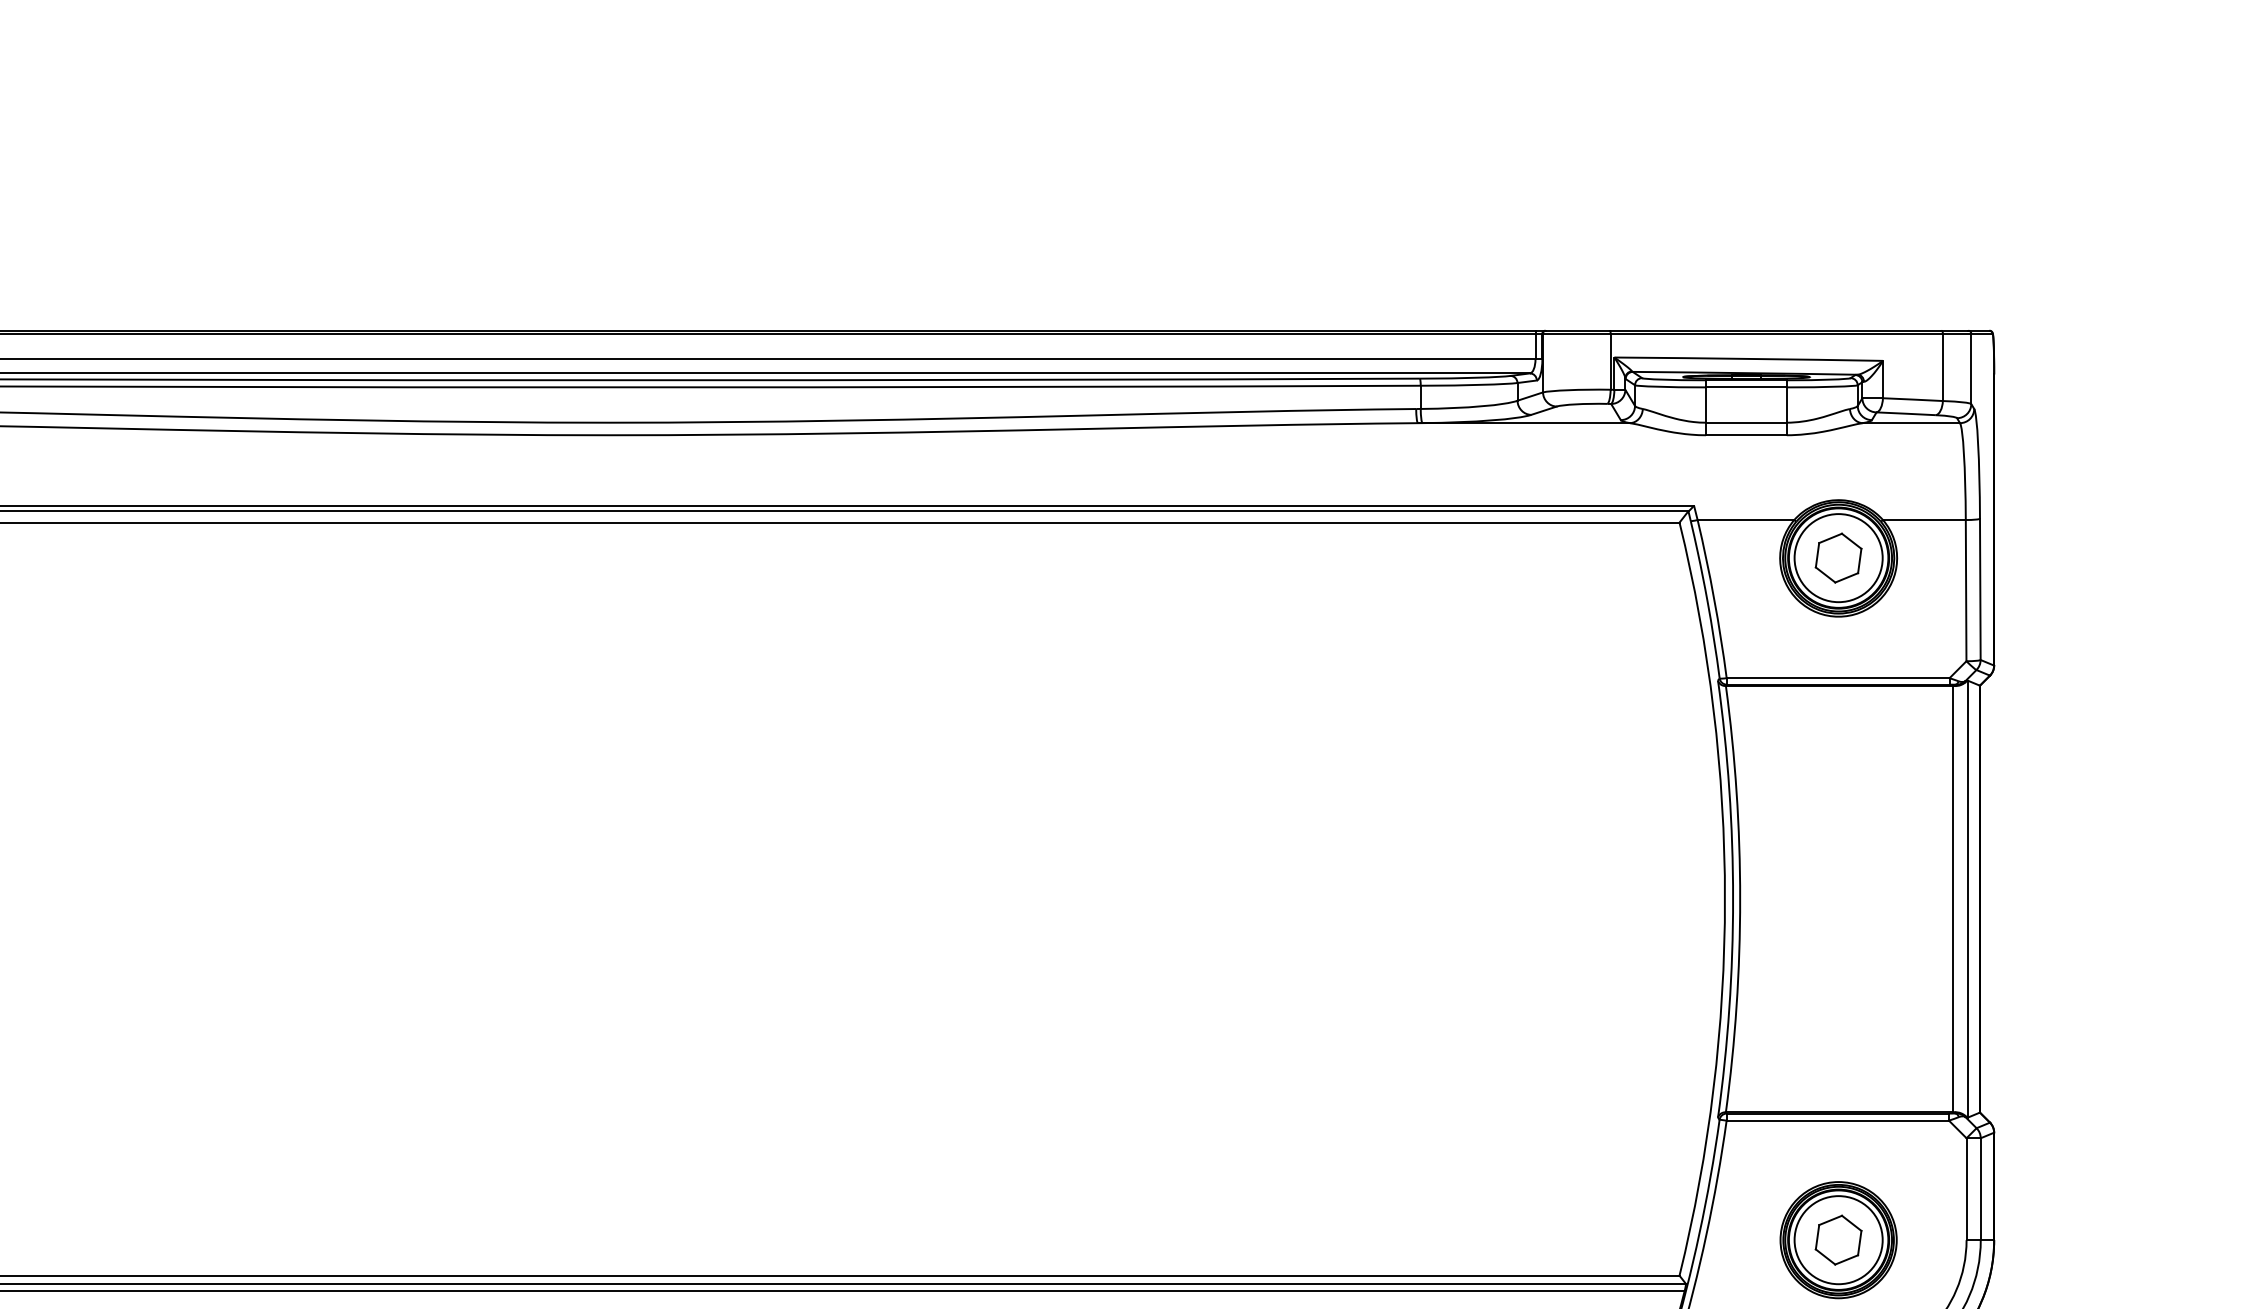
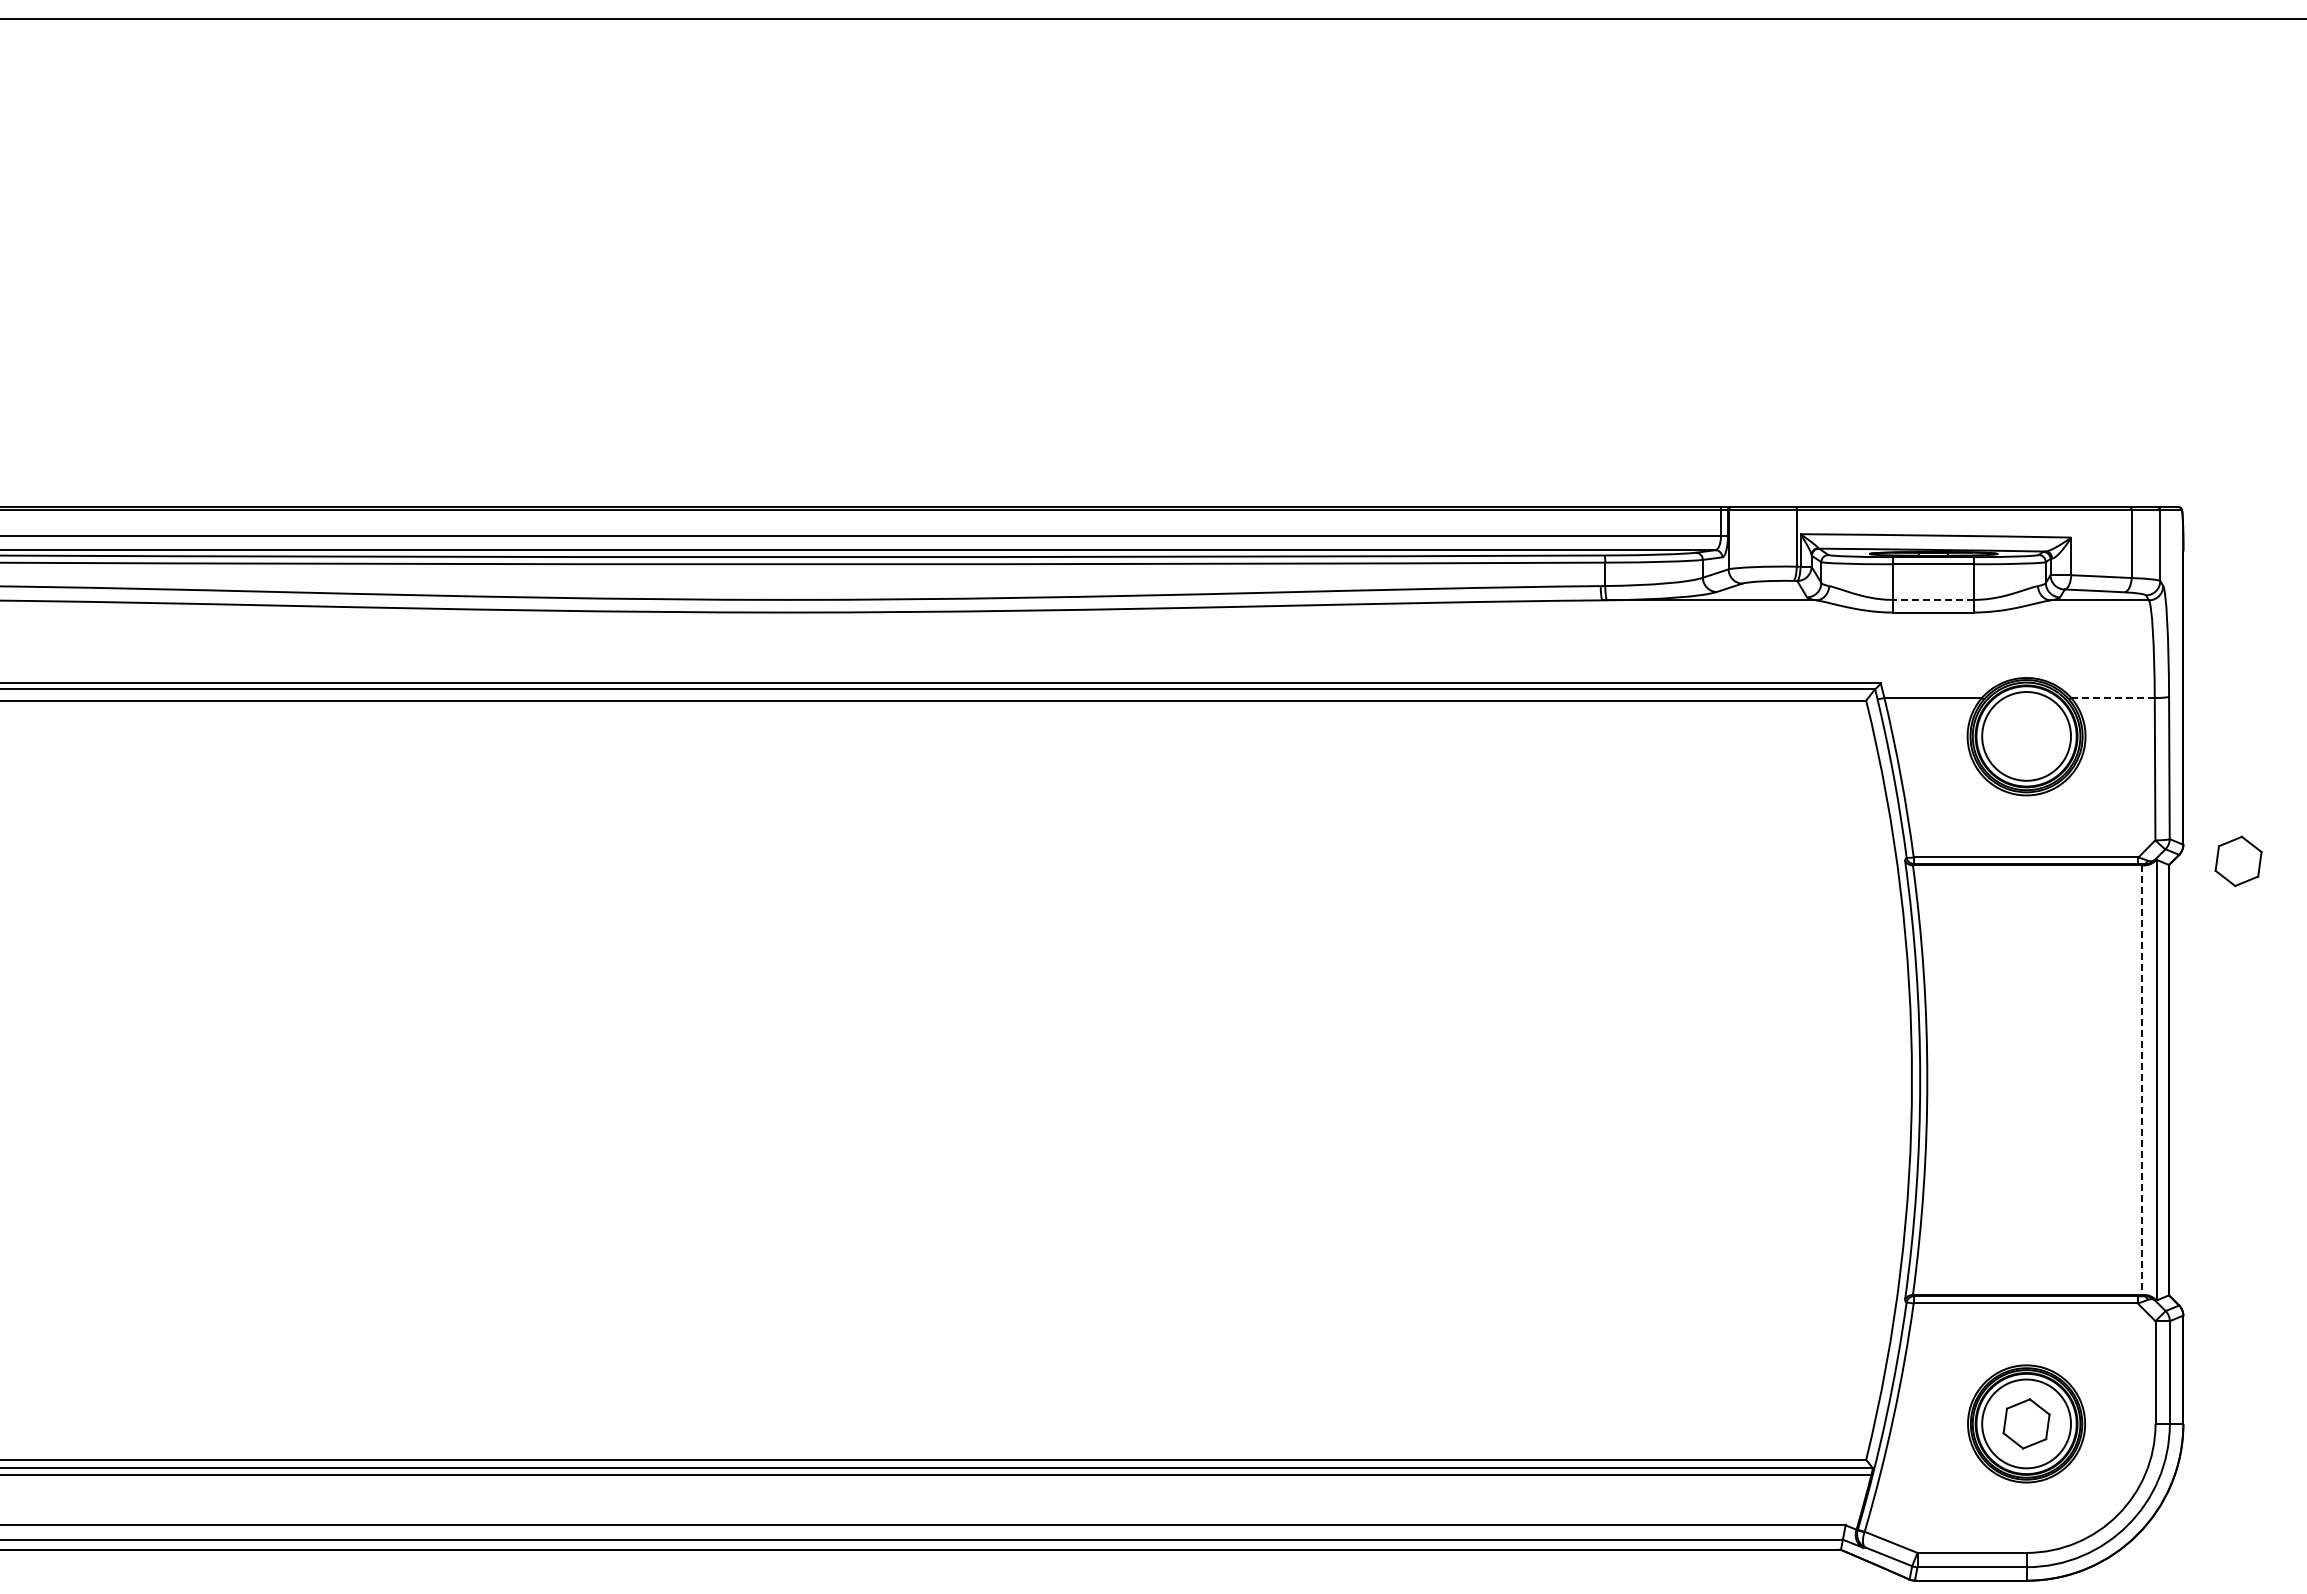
line: (1746, 422) -> (1933, 599), solid -> dashed
line: (1924, 520) -> (2113, 698), solid -> dashed
part: (1838, 558) -> (2238, 861), moved
line: (1953, 899) -> (2142, 1080), solid -> dashed

